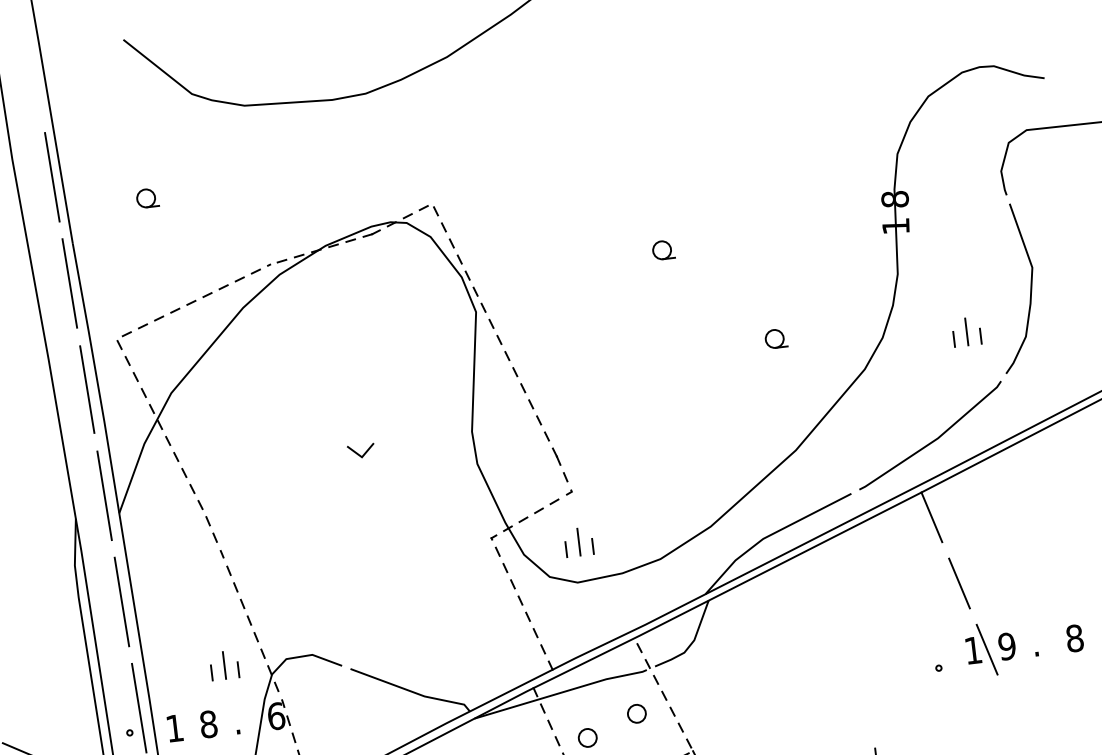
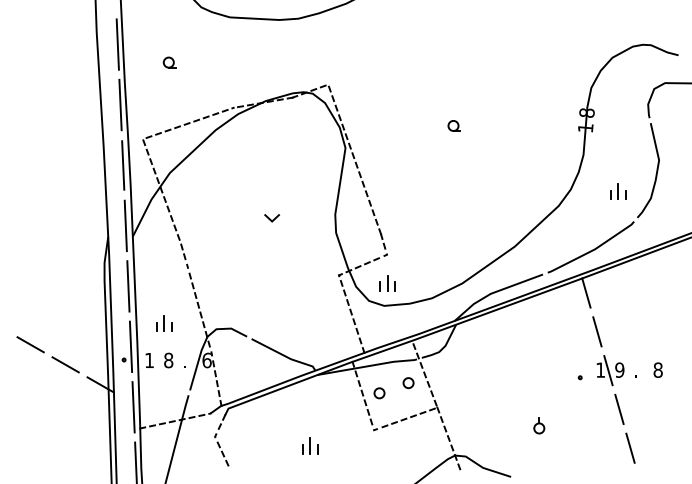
part: (774, 338) -> (510, 182), removed
part: (224, 665) -> (164, 323), moved
line: (1014, 714) -> (619, 408), added

